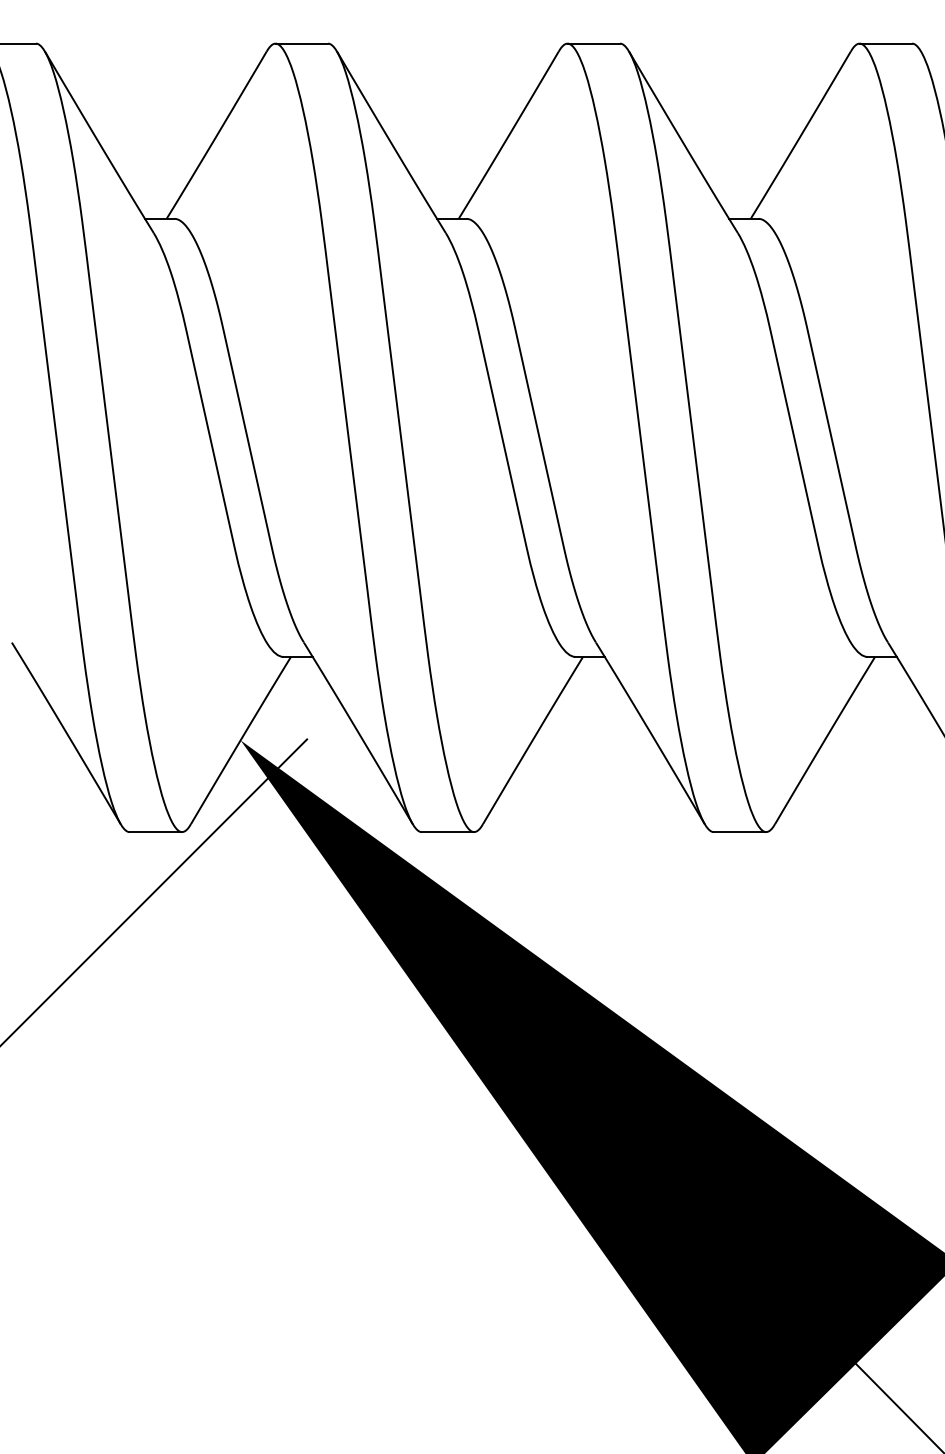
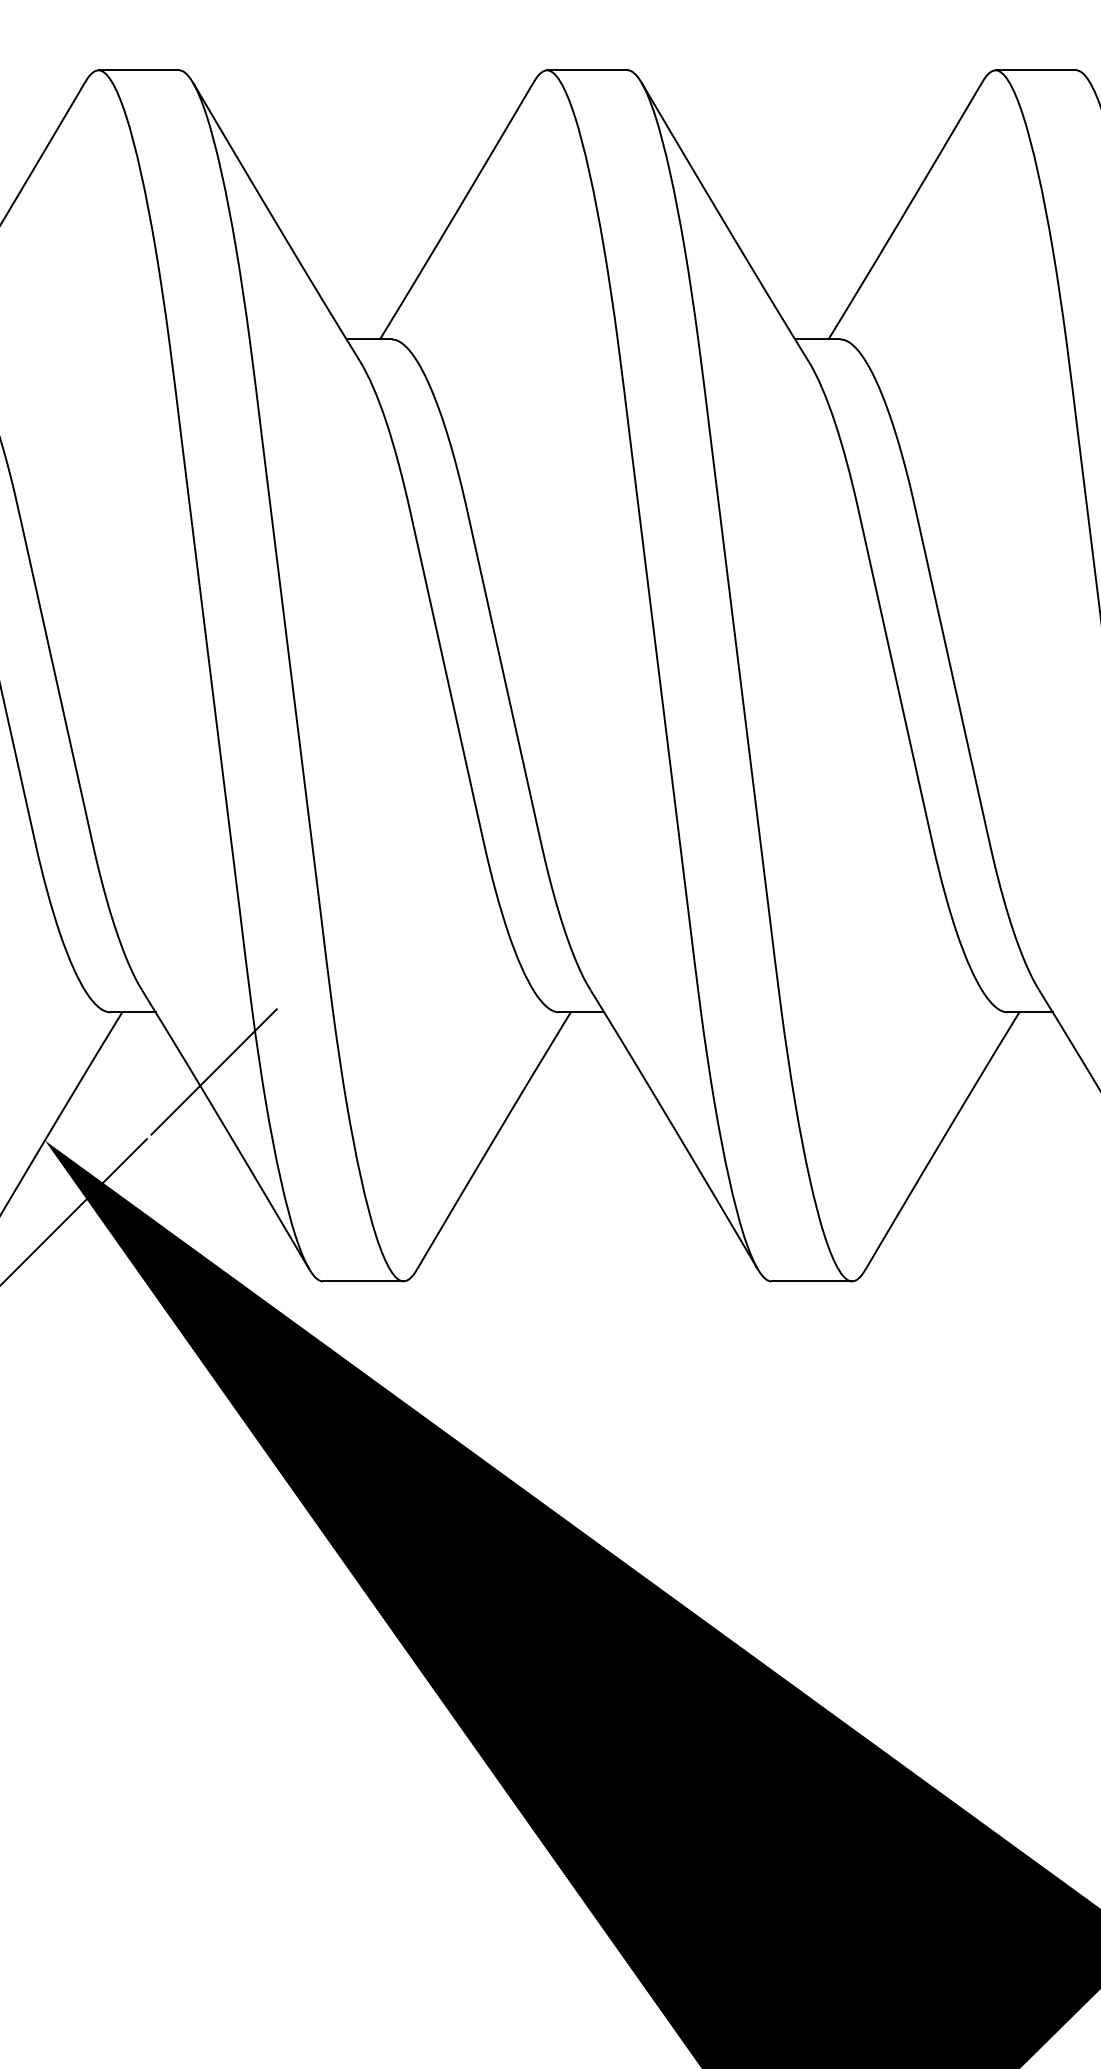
line: (350, 695) -> (213, 1071), added

